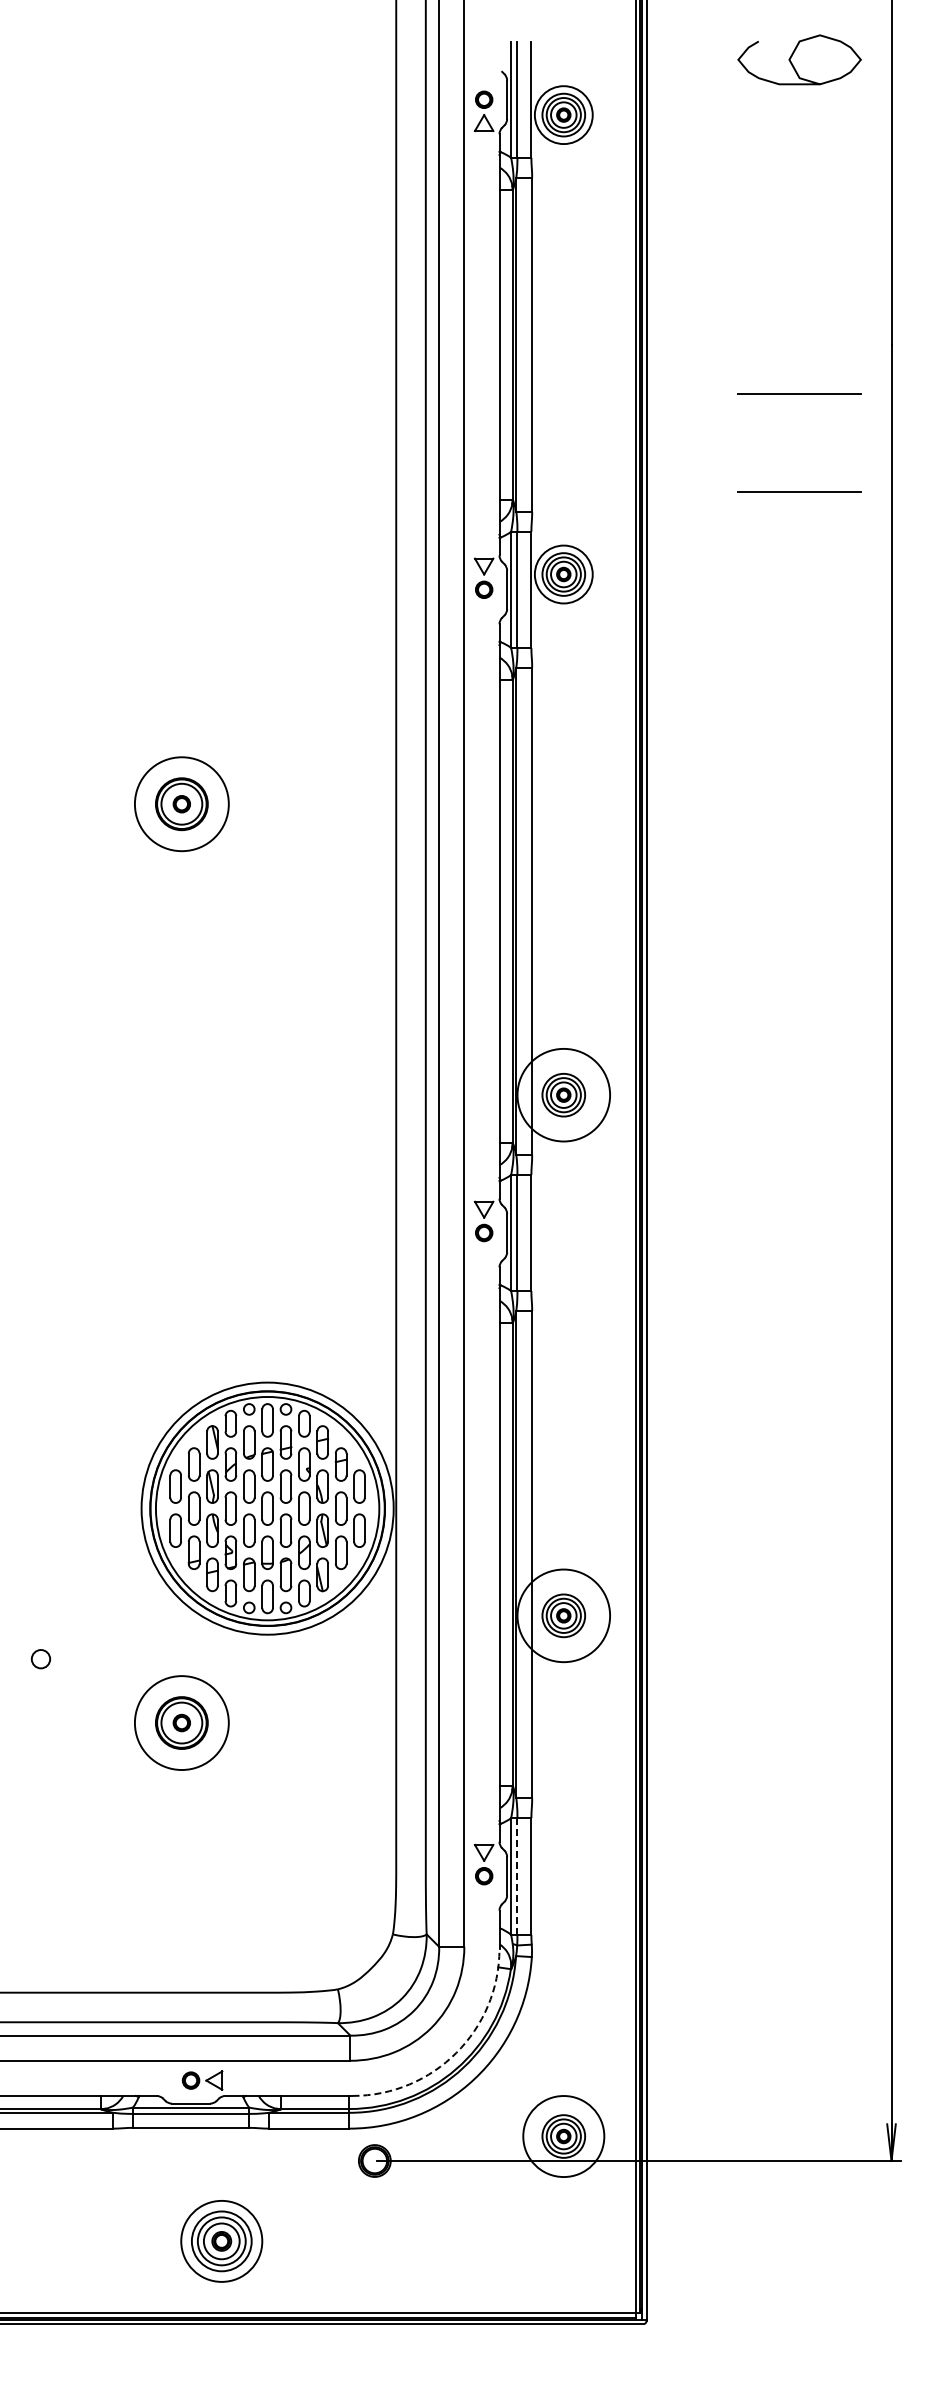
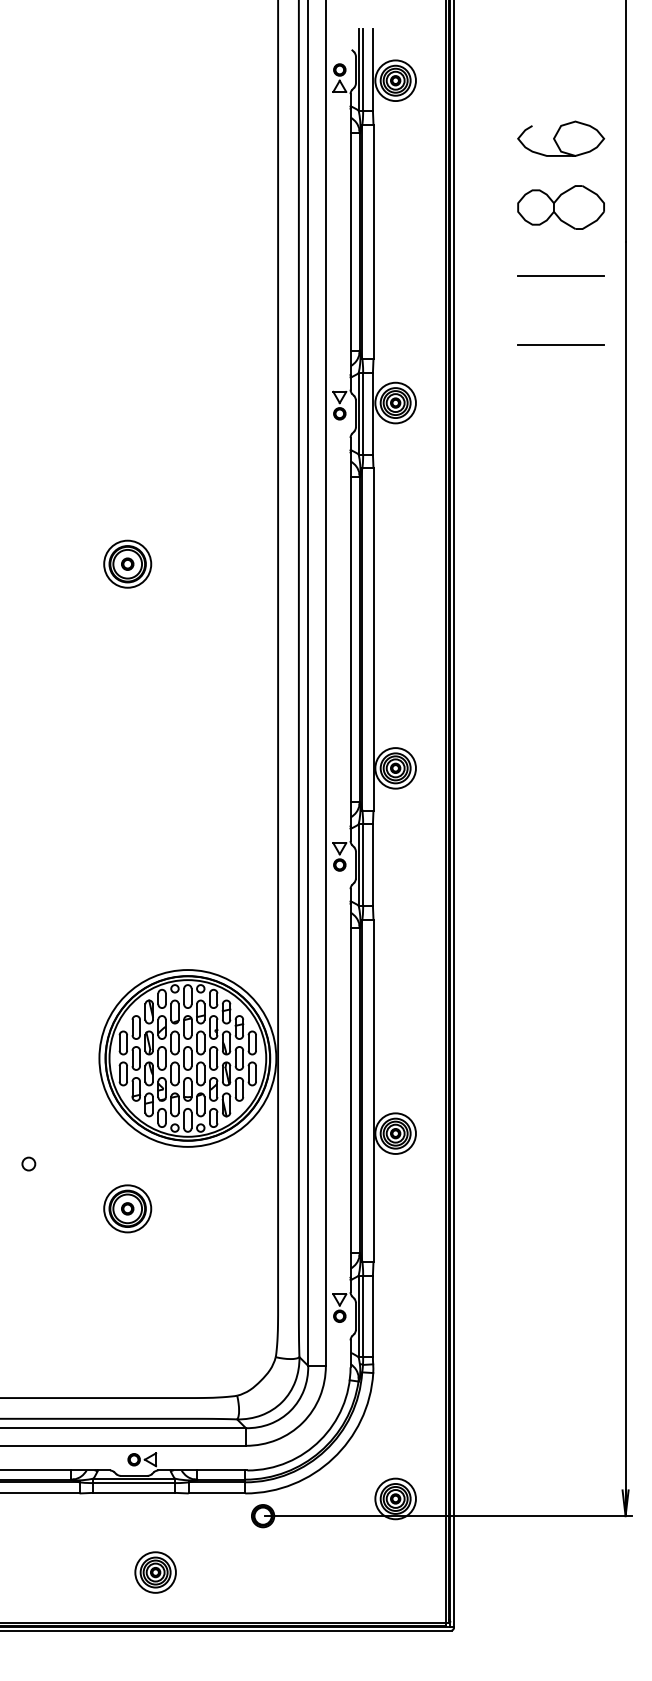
curve: (792, 56) -> (556, 136), moved
part: (799, 295) -> (561, 207), added
circle: (181, 803) -> (127, 563), size x0.71
circle: (563, 1095) -> (395, 768), size x0.62
circle: (563, 1615) -> (395, 1133), size x0.62
circle: (181, 1722) -> (127, 1208), size x0.71
line: (517, 1876) -> (363, 1316), dashed -> solid
arc: (456, 2052) -> (320, 1440), dashed -> solid
circle: (563, 2136) -> (395, 1498), size x0.71
part: (221, 2241) -> (155, 1572), size x0.71

